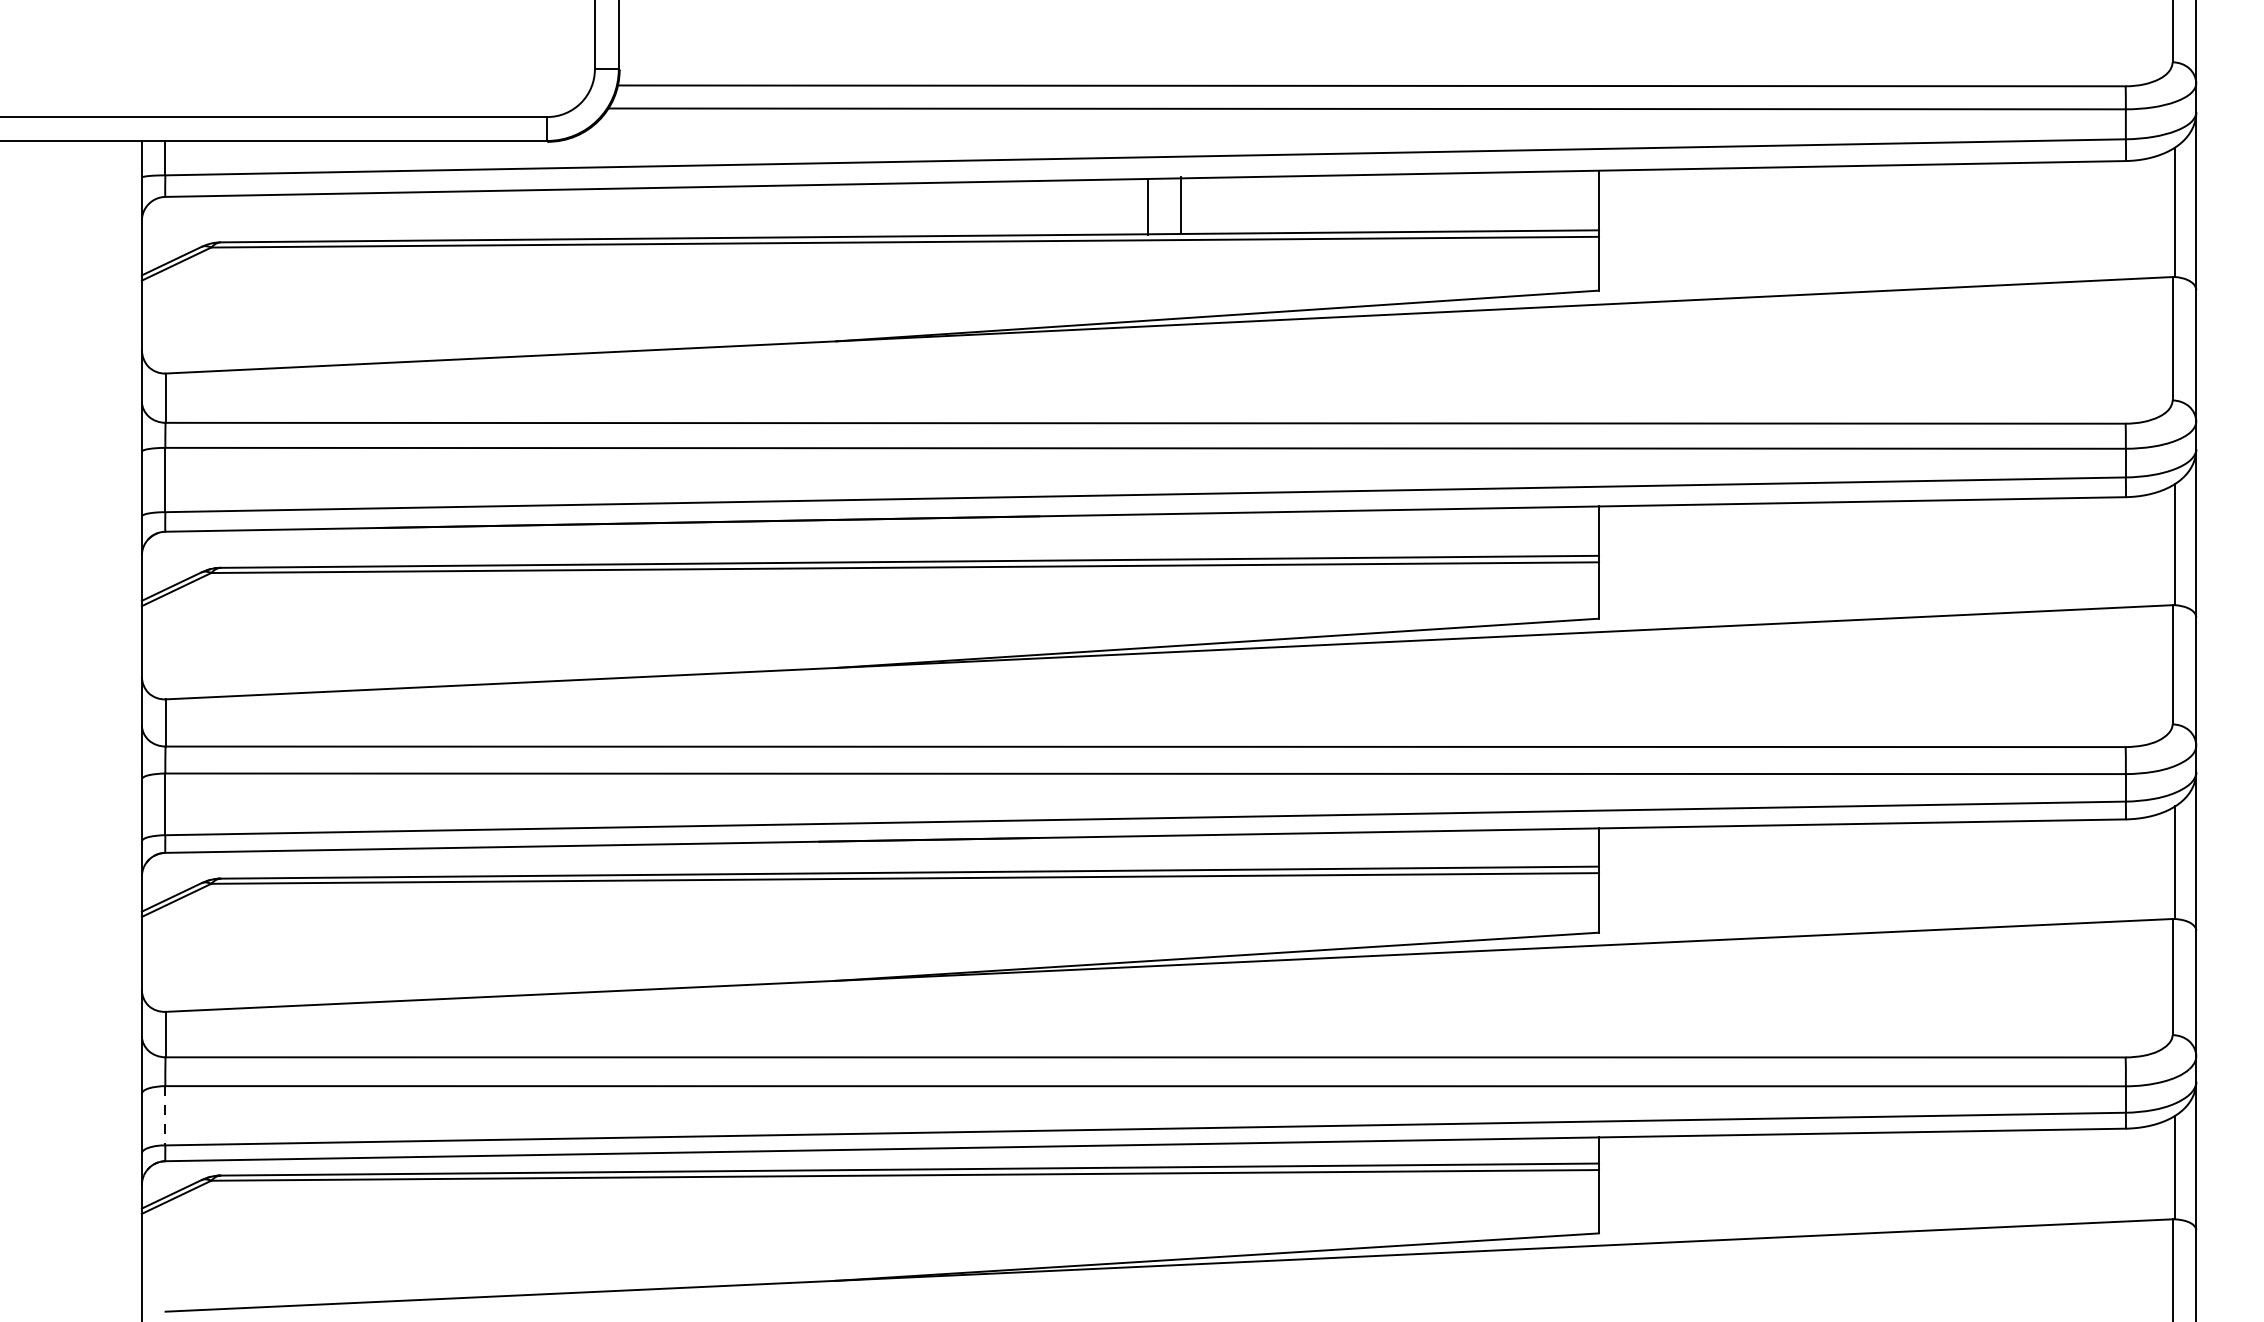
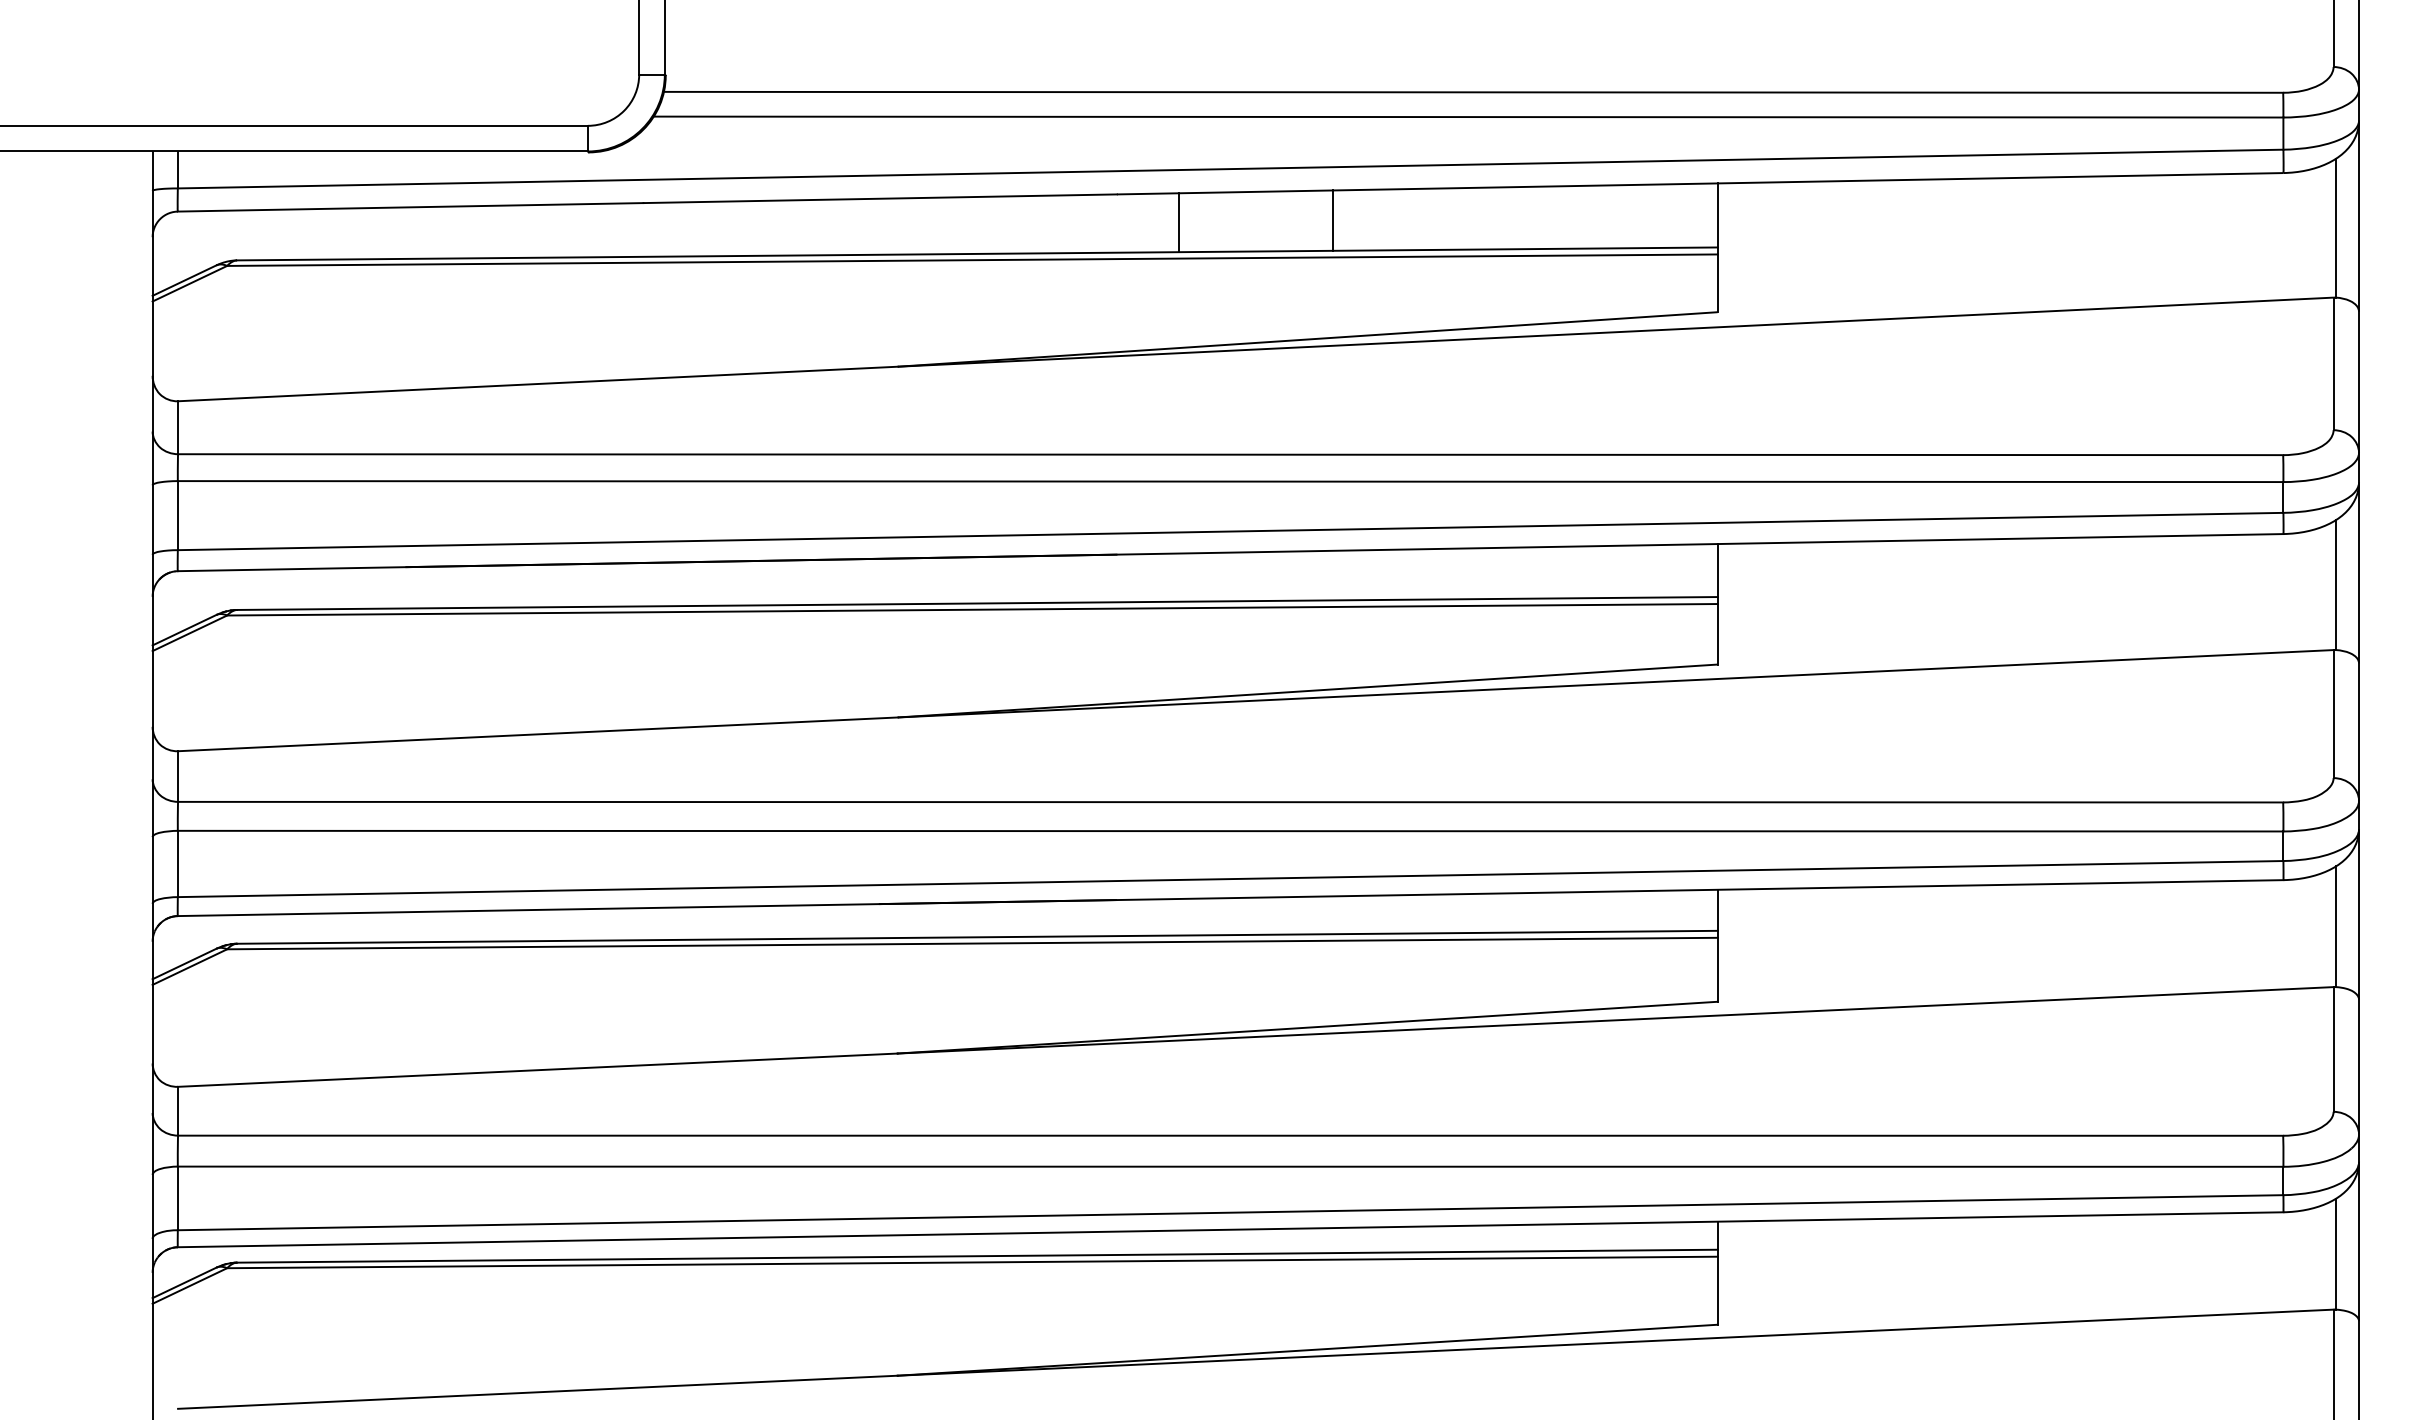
line: (1180, 205) -> (1332, 220), moved
line: (1147, 207) -> (1178, 222), moved
line: (165, 1115) -> (177, 1198), dashed -> solid

